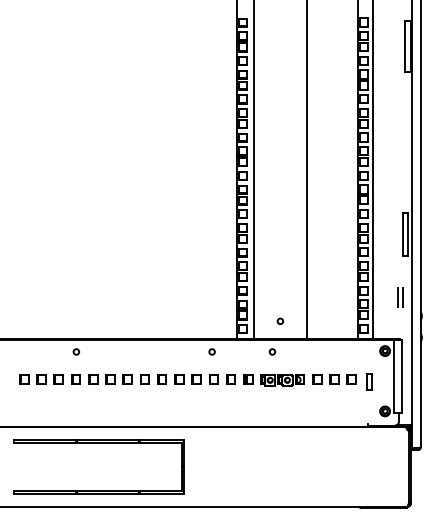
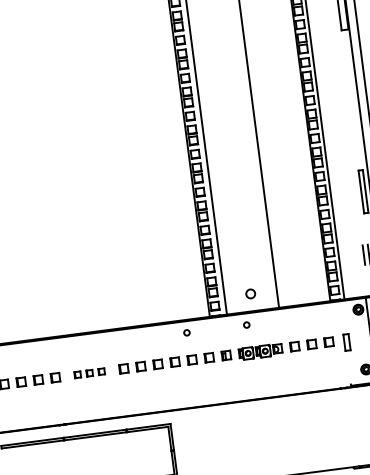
circle: (280, 320) -> (250, 292), size x1.6
circle: (76, 351) -> (52, 349), removed
part: (110, 379) -> (89, 373), size x0.7

